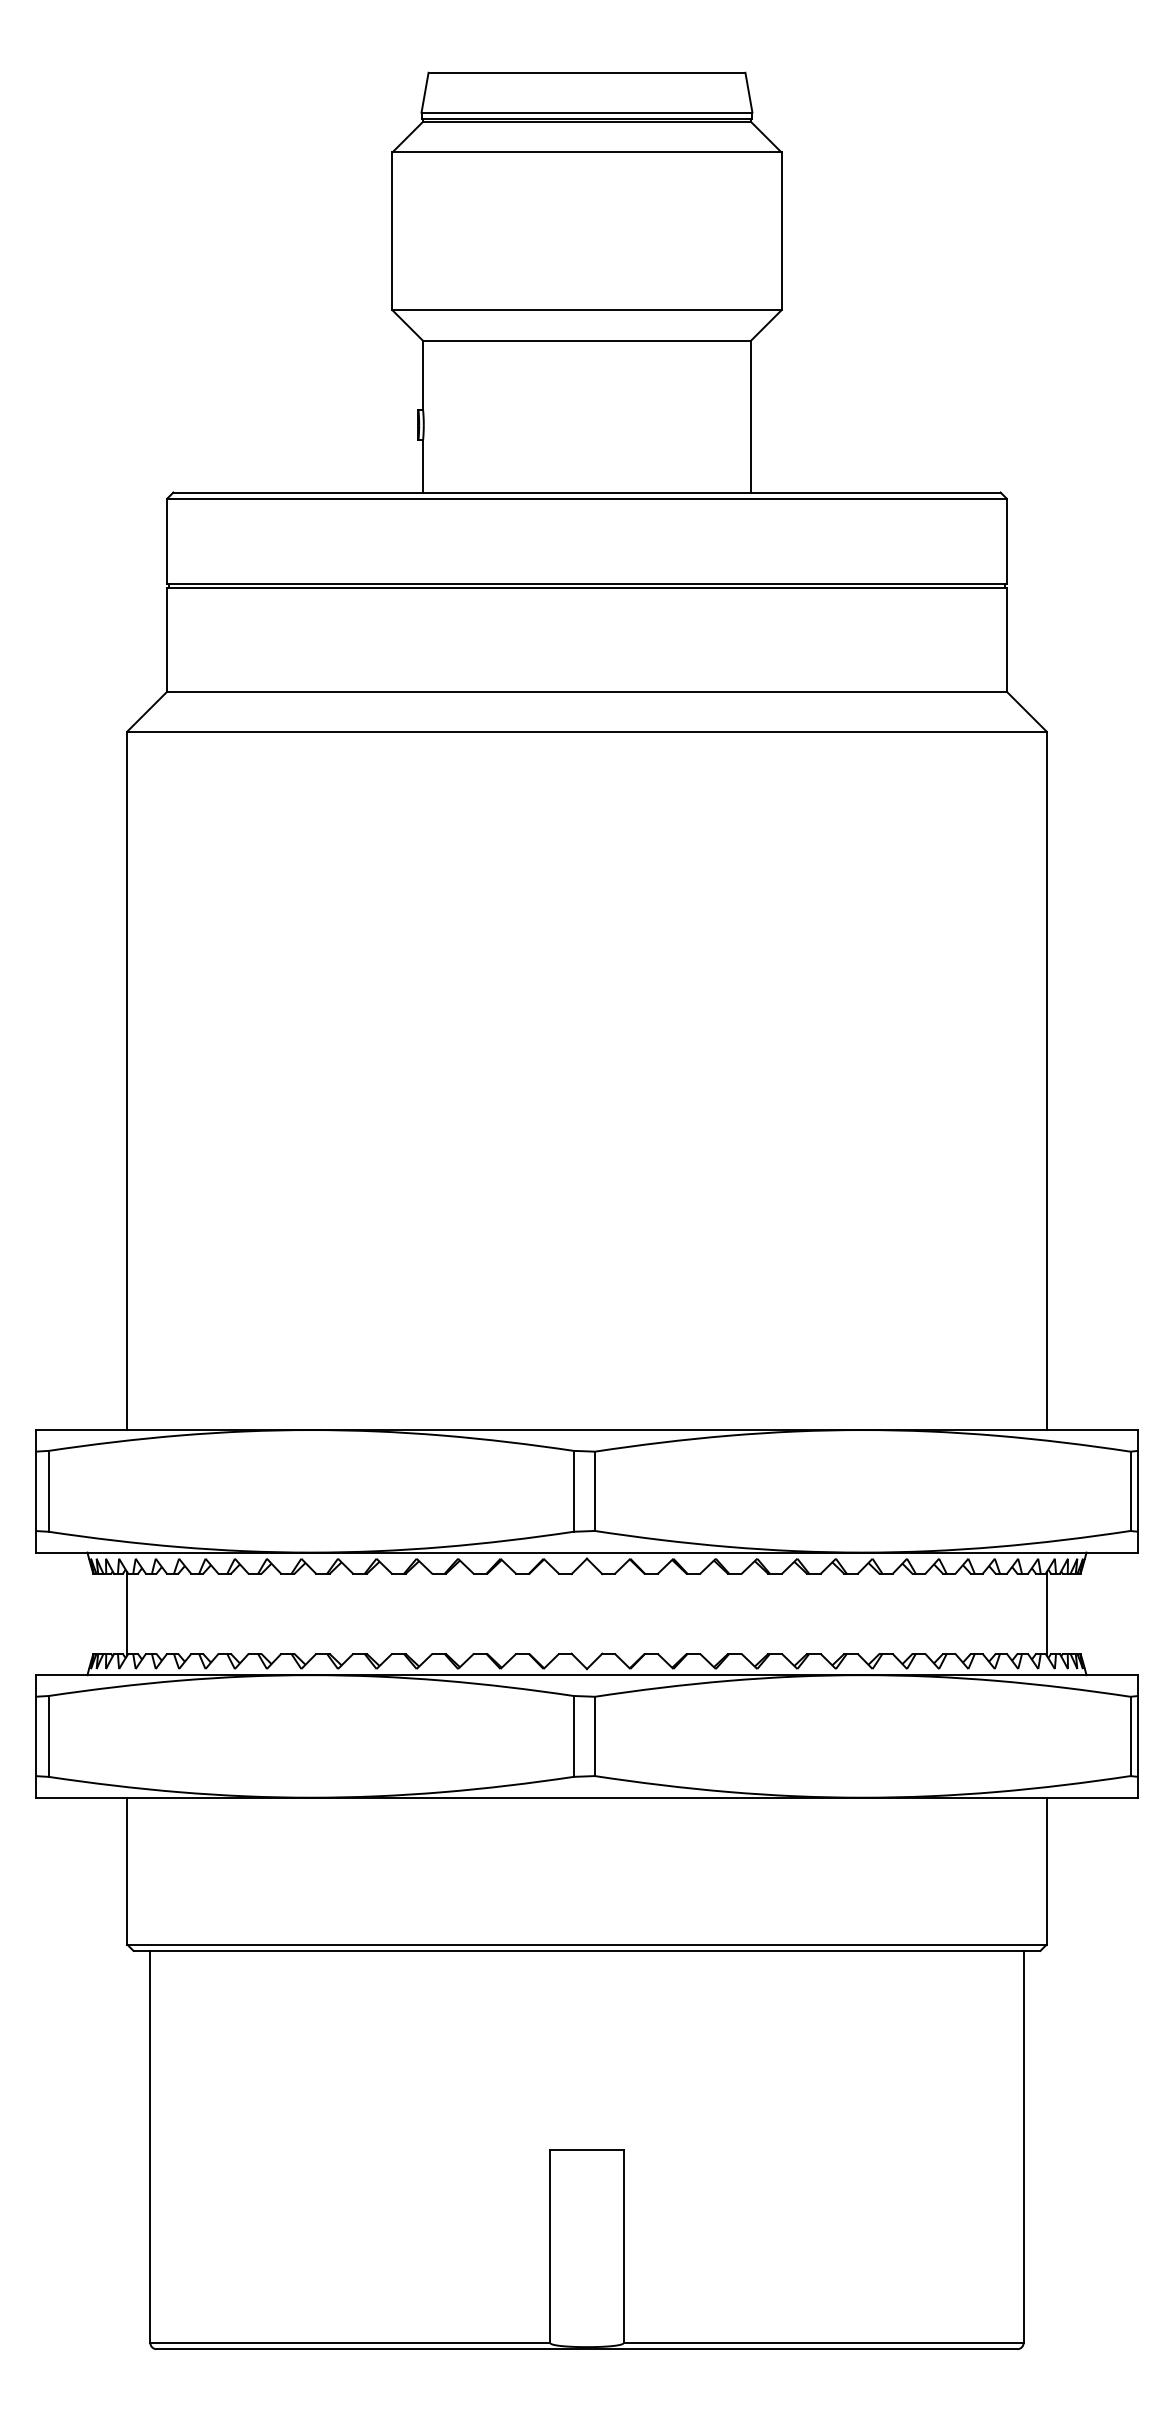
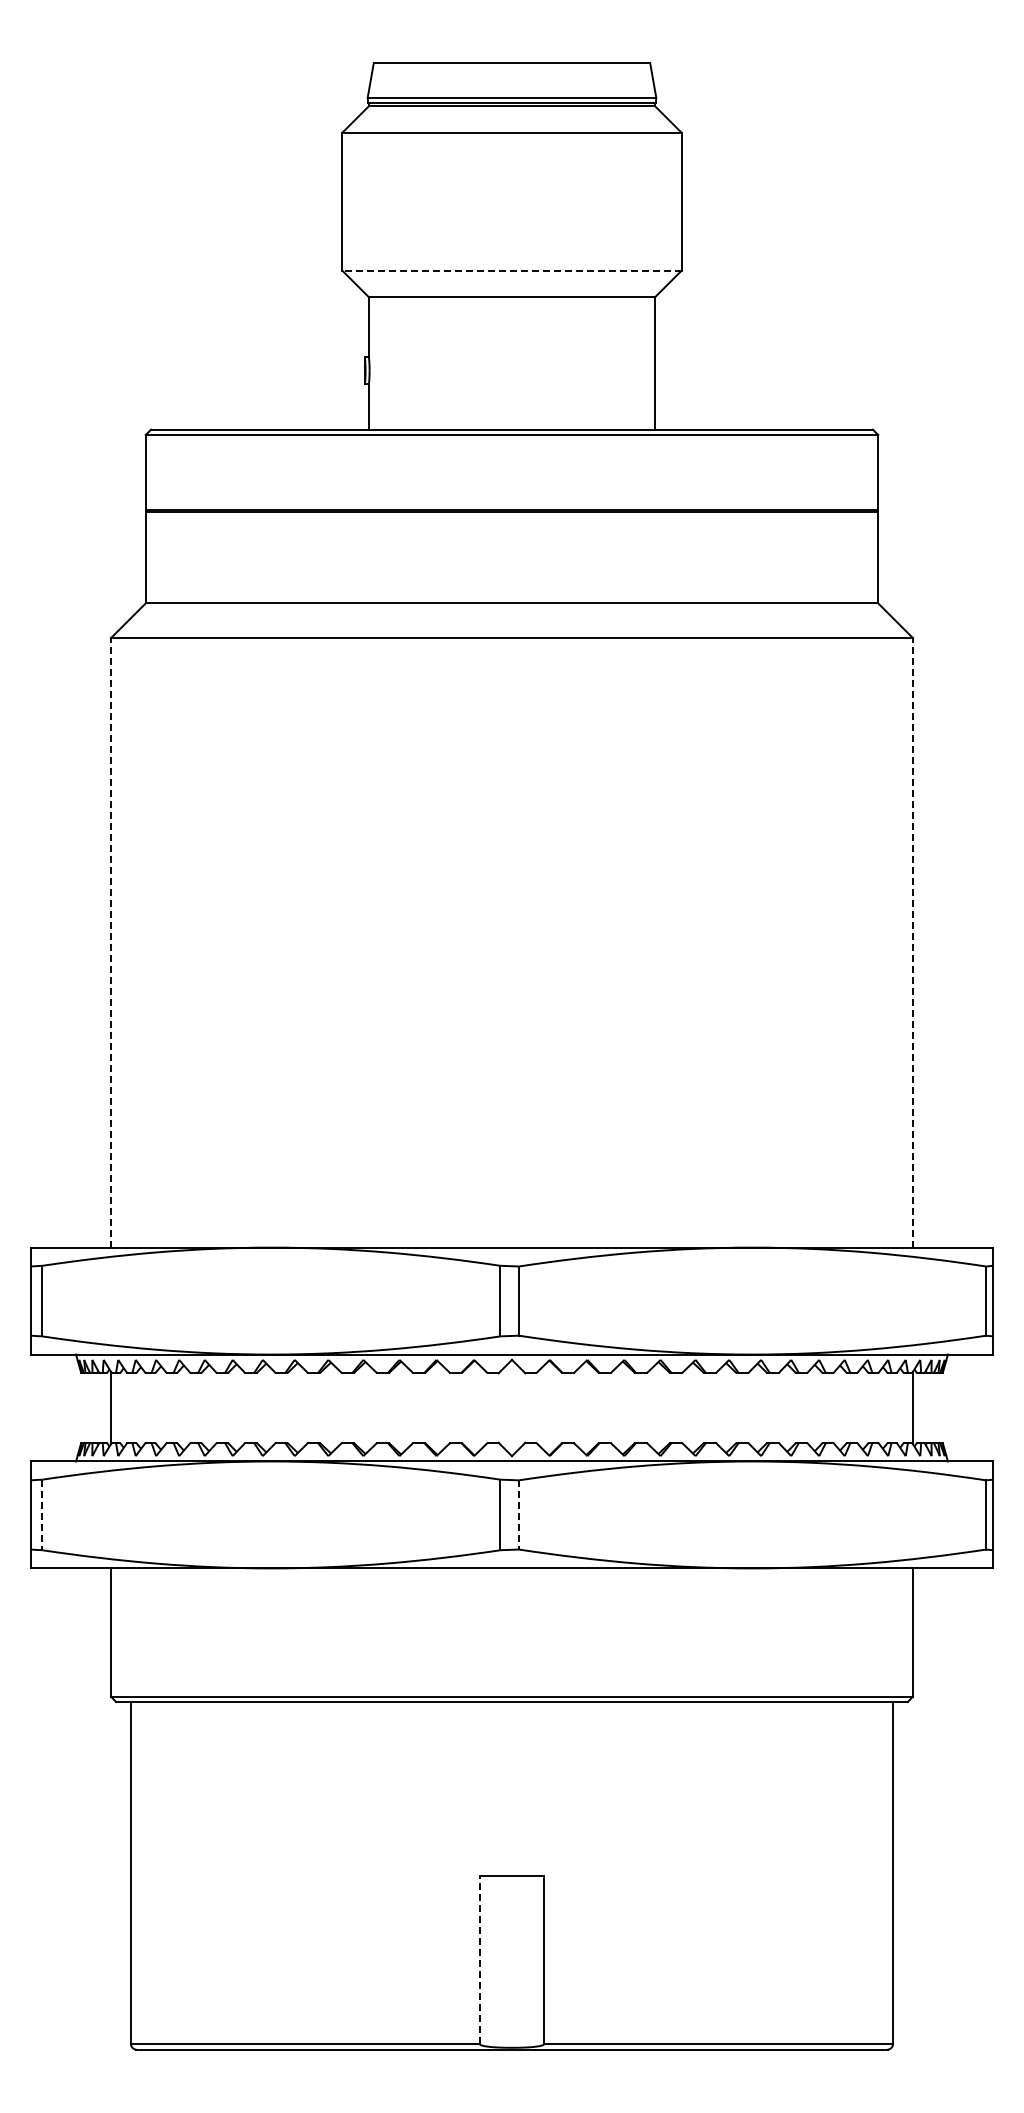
line: (587, 310) -> (512, 270), solid -> dashed
line: (127, 1080) -> (111, 942), solid -> dashed
line: (1046, 1080) -> (912, 942), solid -> dashed
line: (594, 1735) -> (518, 1514), solid -> dashed
line: (48, 1737) -> (42, 1515), solid -> dashed
line: (550, 2245) -> (480, 1959), solid -> dashed

